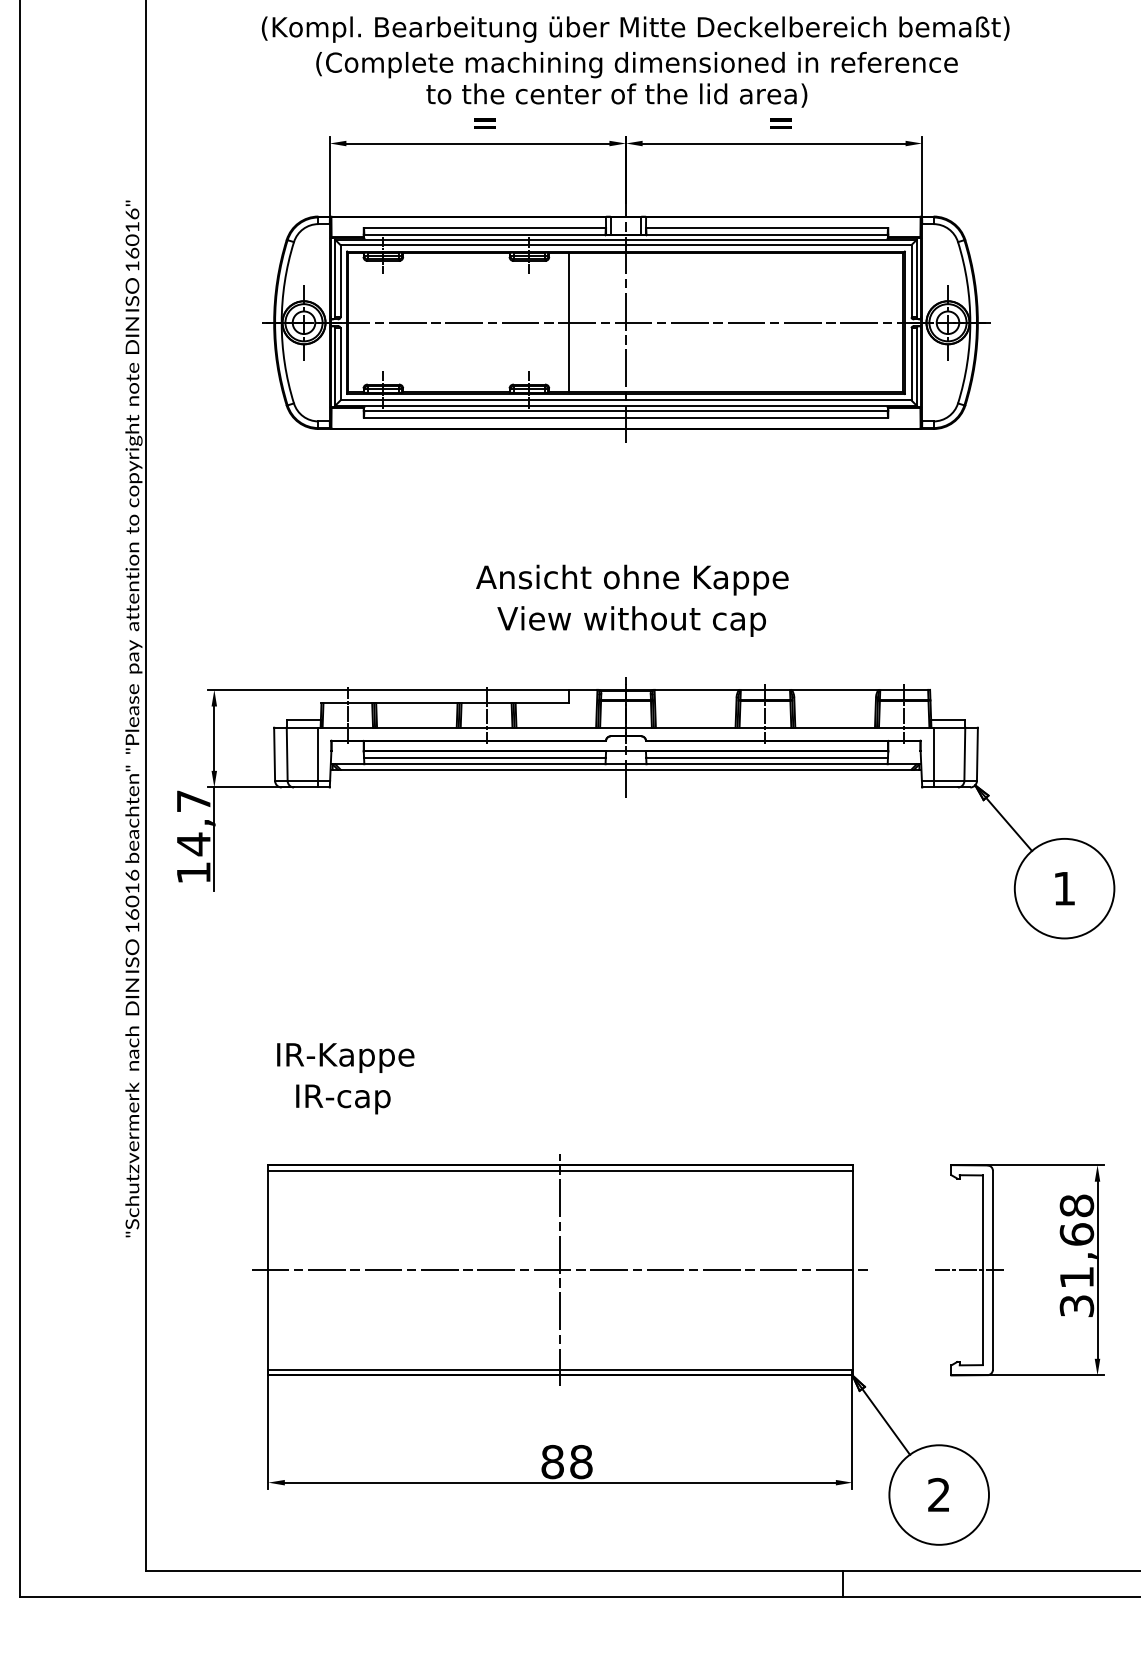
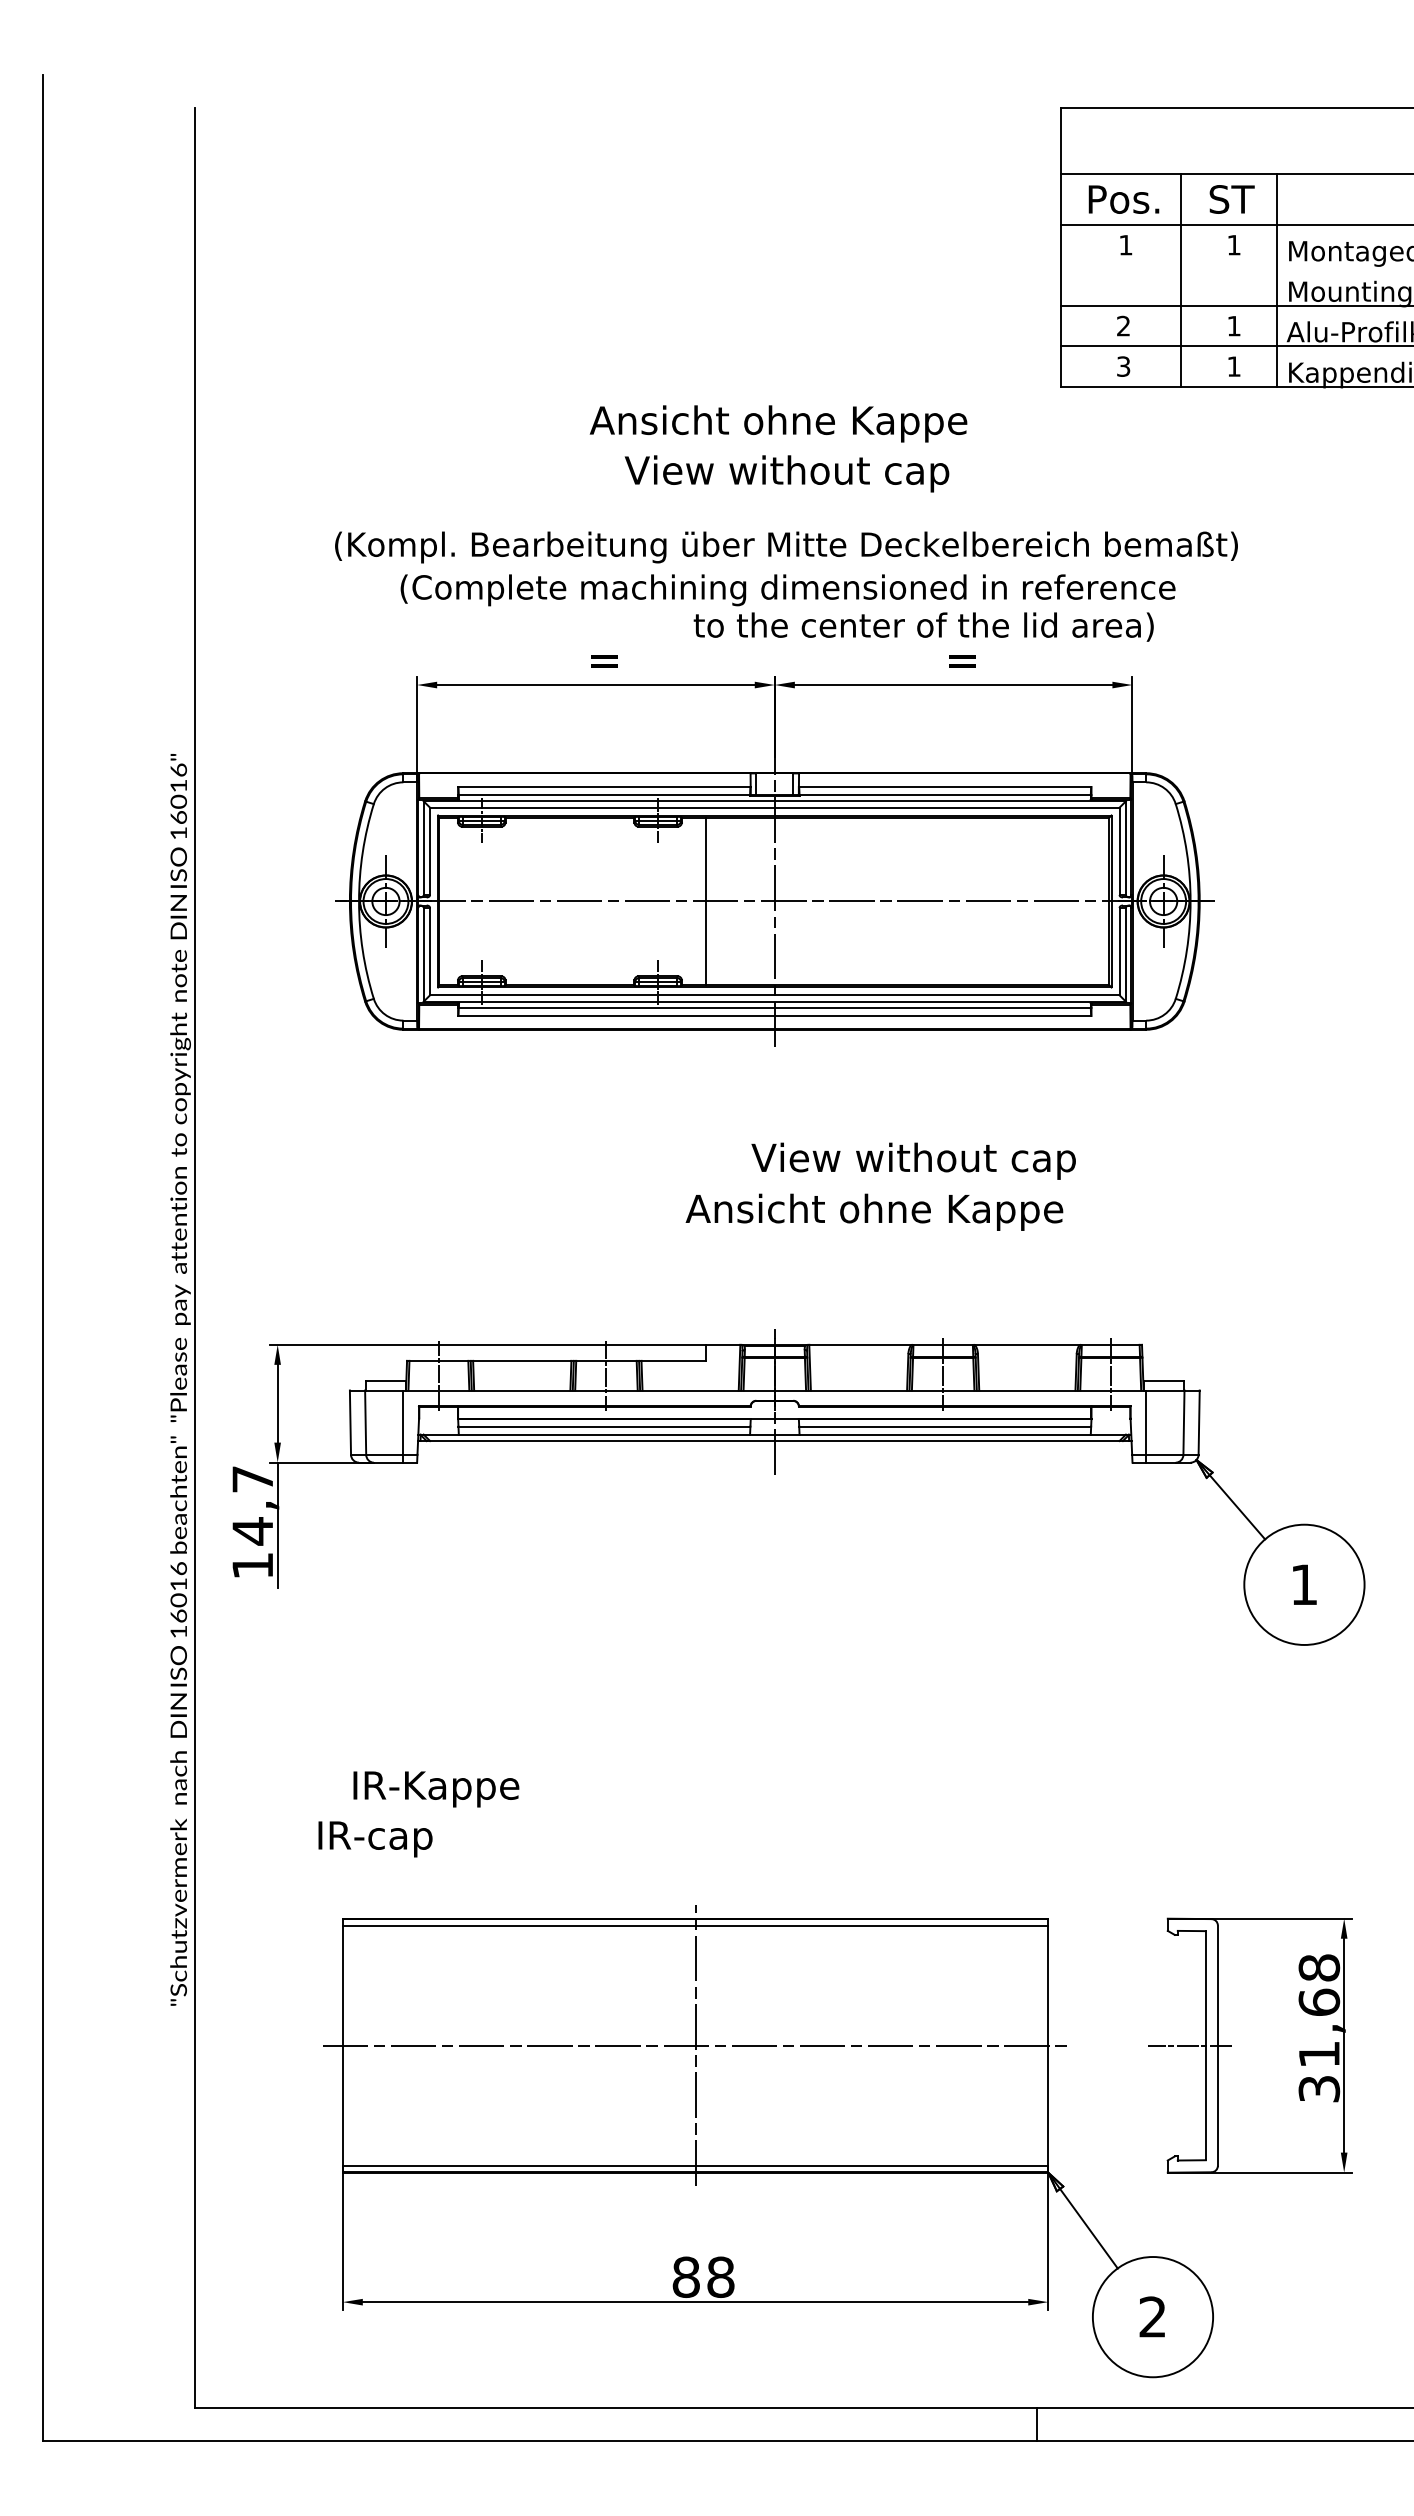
text: (616, 95) -> (923, 626), moved
text: (632, 579) -> (874, 1211), moved
text: (631, 620) -> (913, 1160), moved
text: (343, 1099) -> (375, 1839), moved

